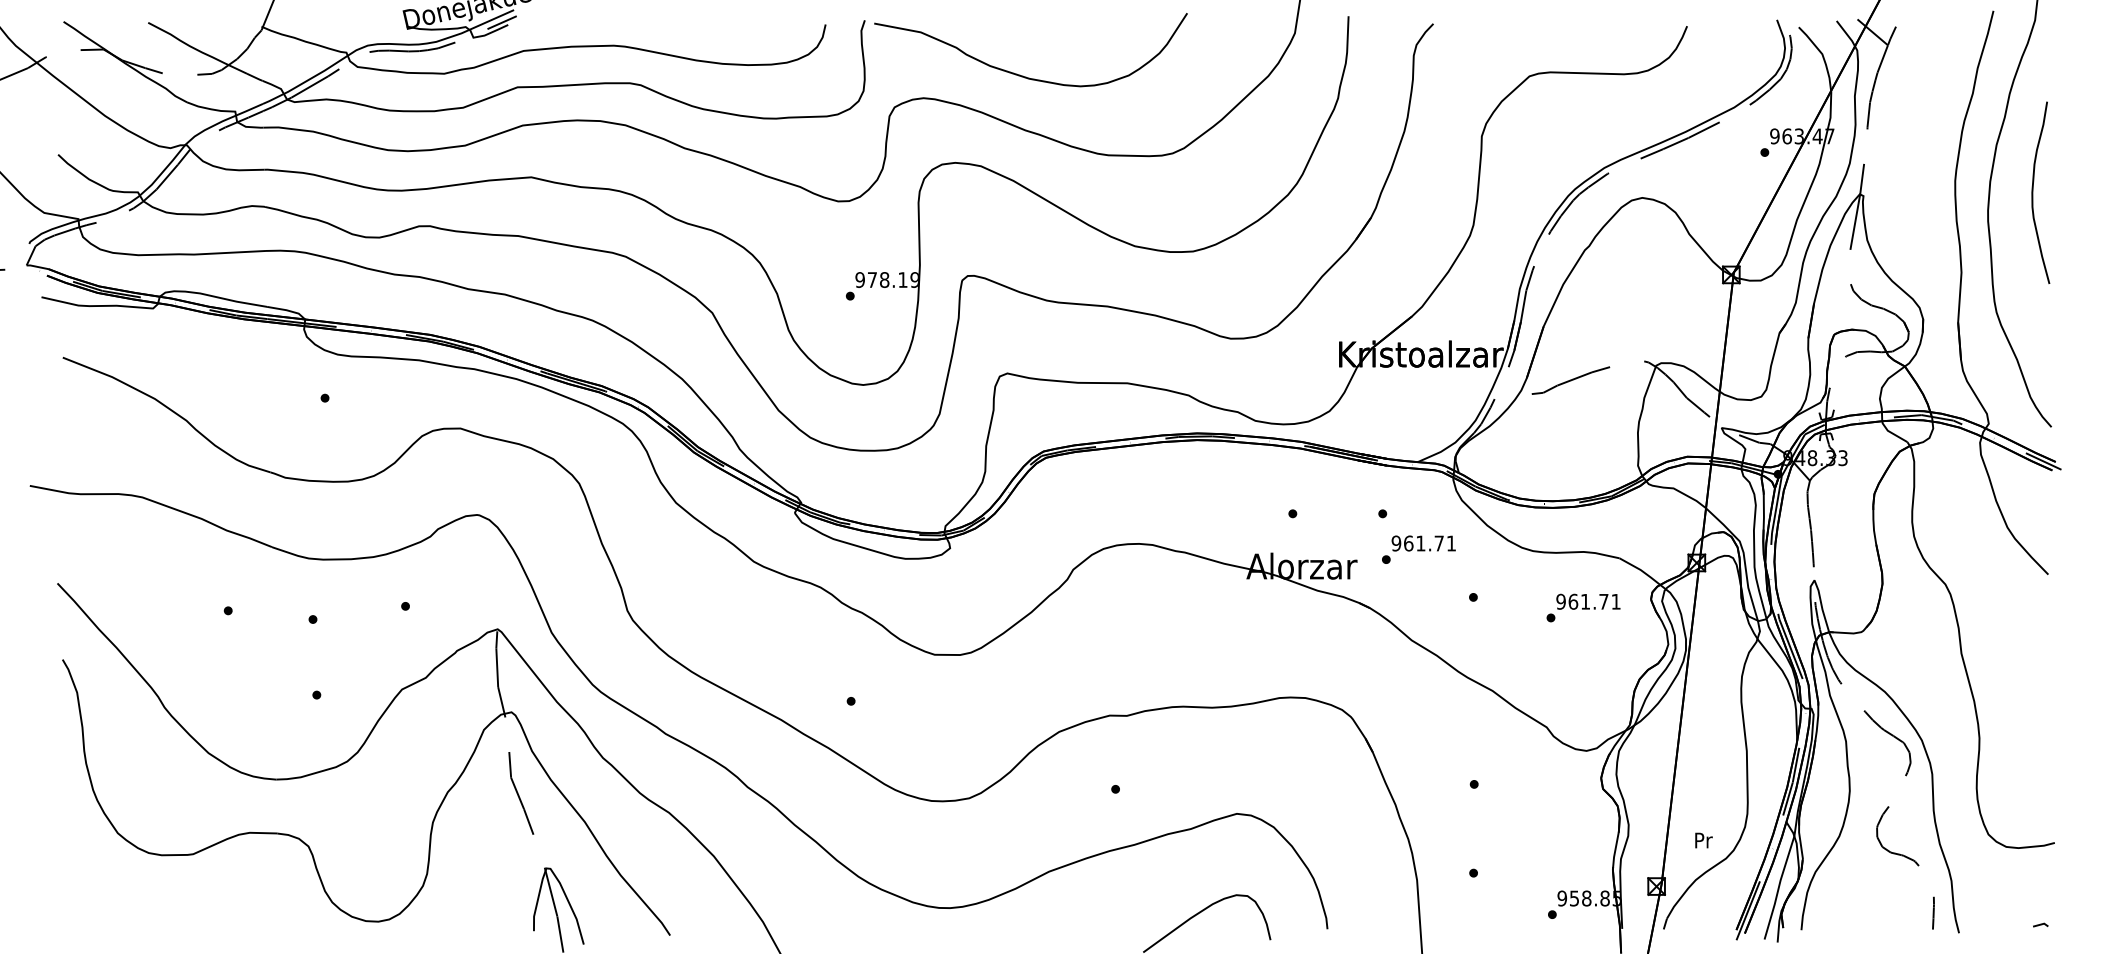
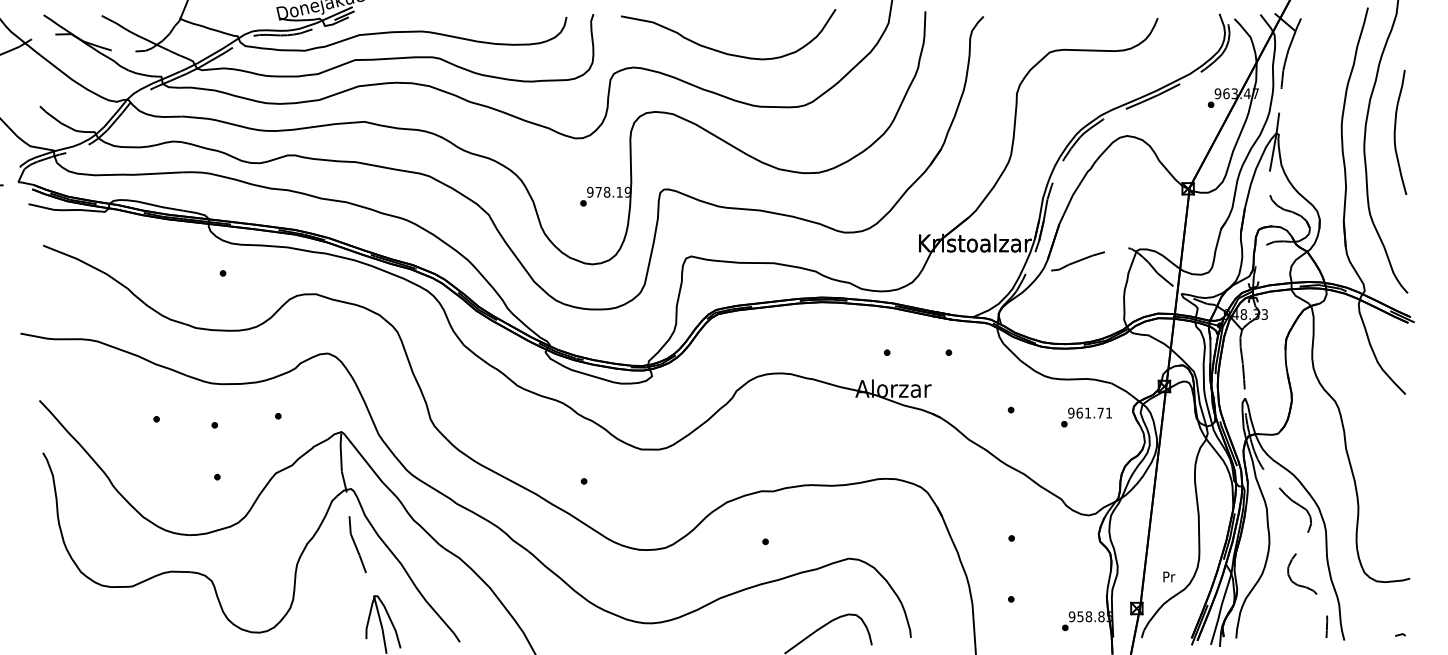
curve: (1022, 74) -> (722, 51), moved
part: (1418, 549) -> (973, 377), removed

